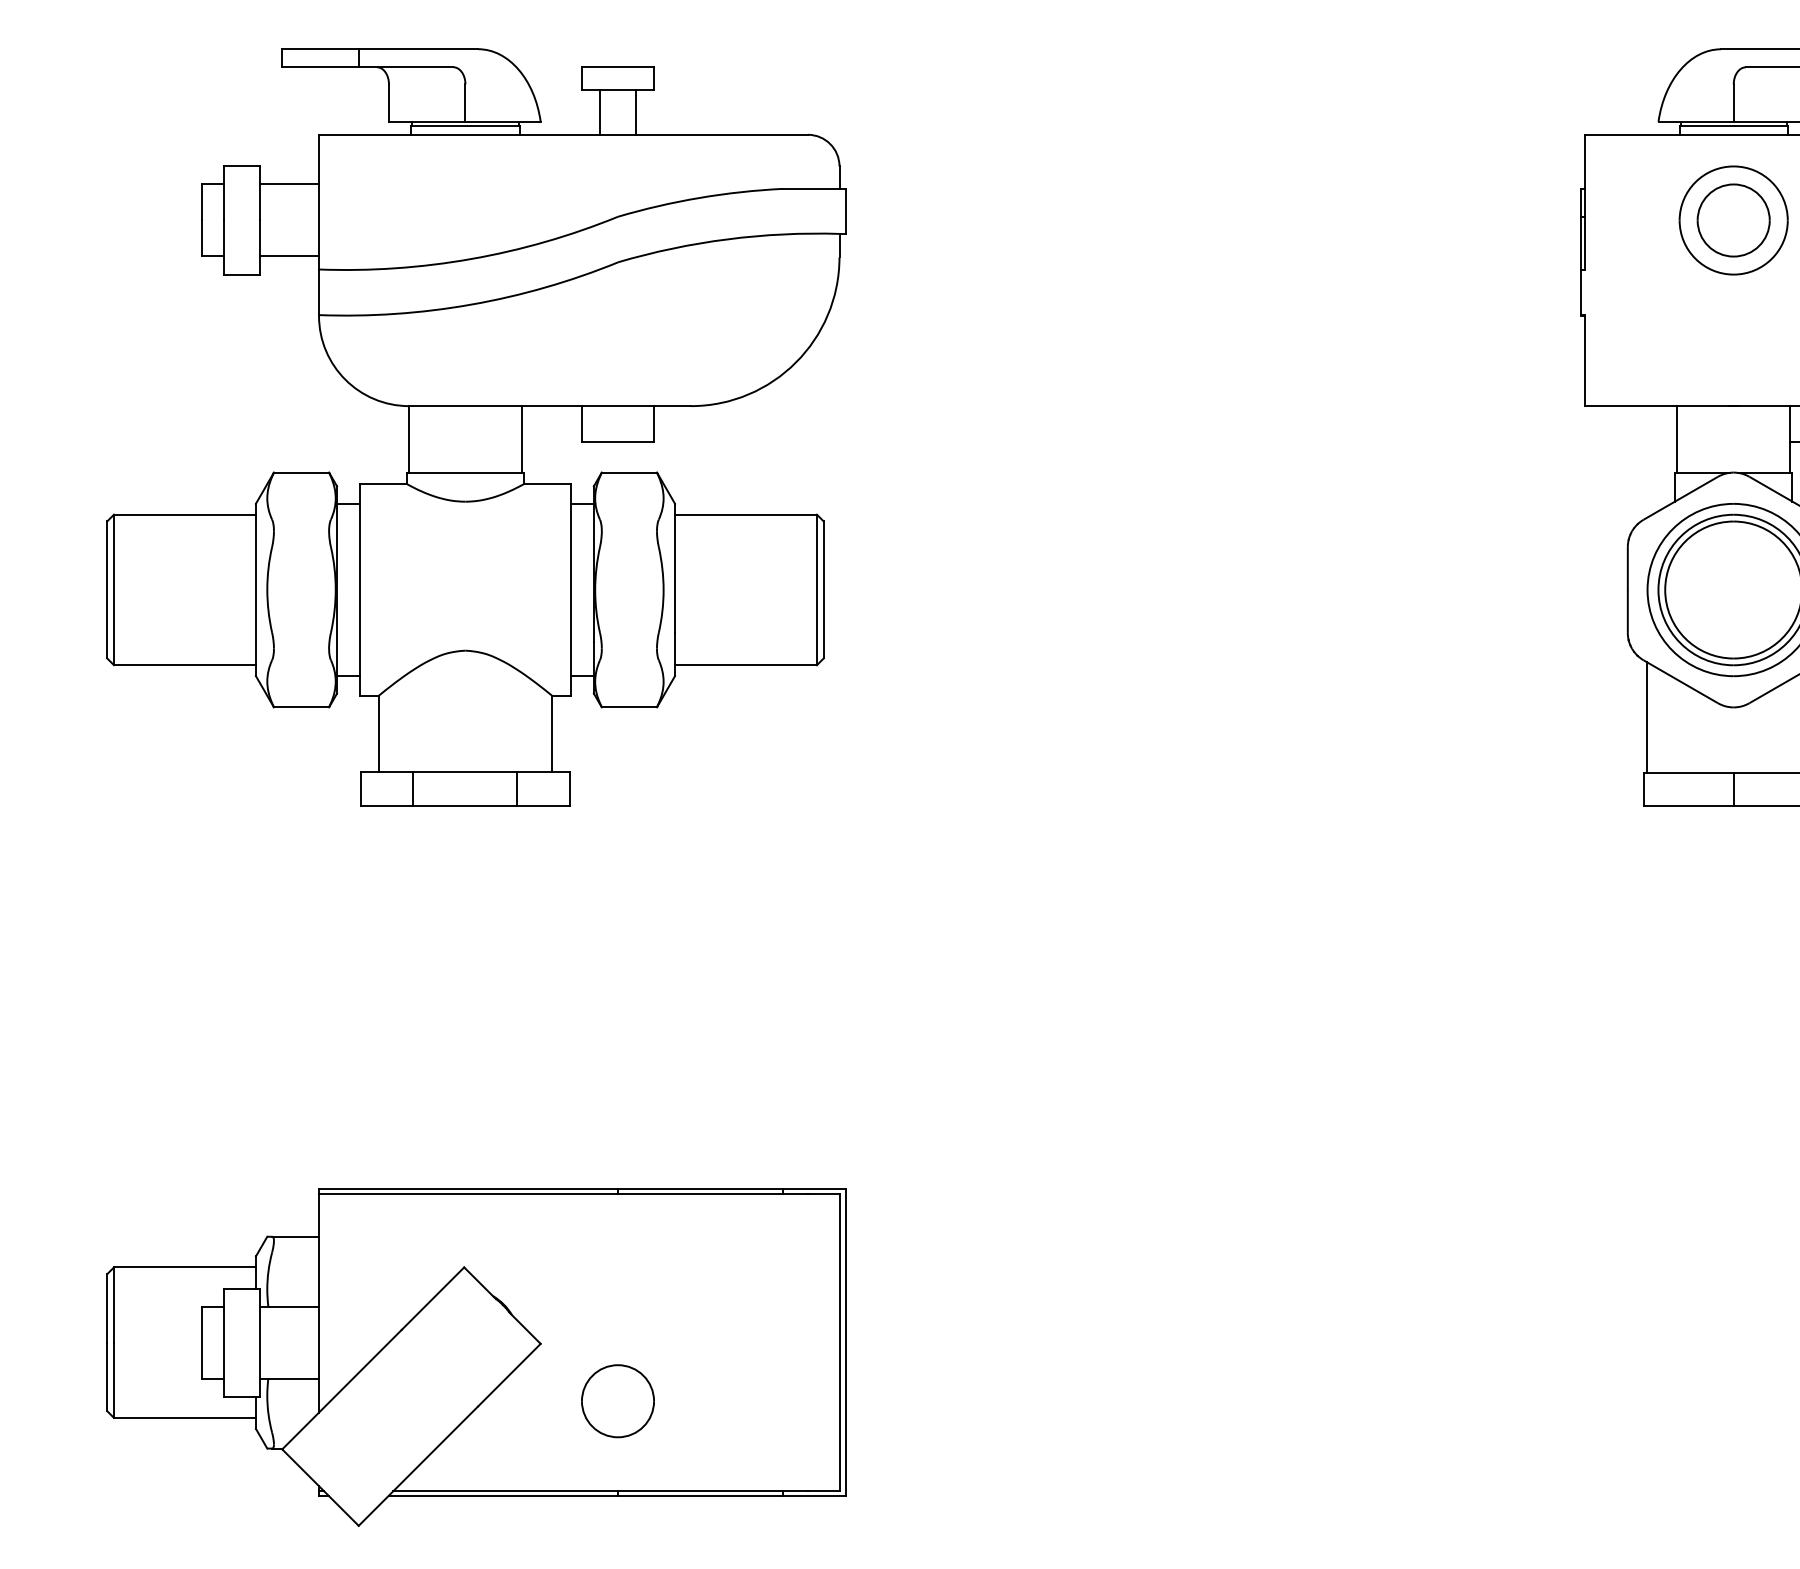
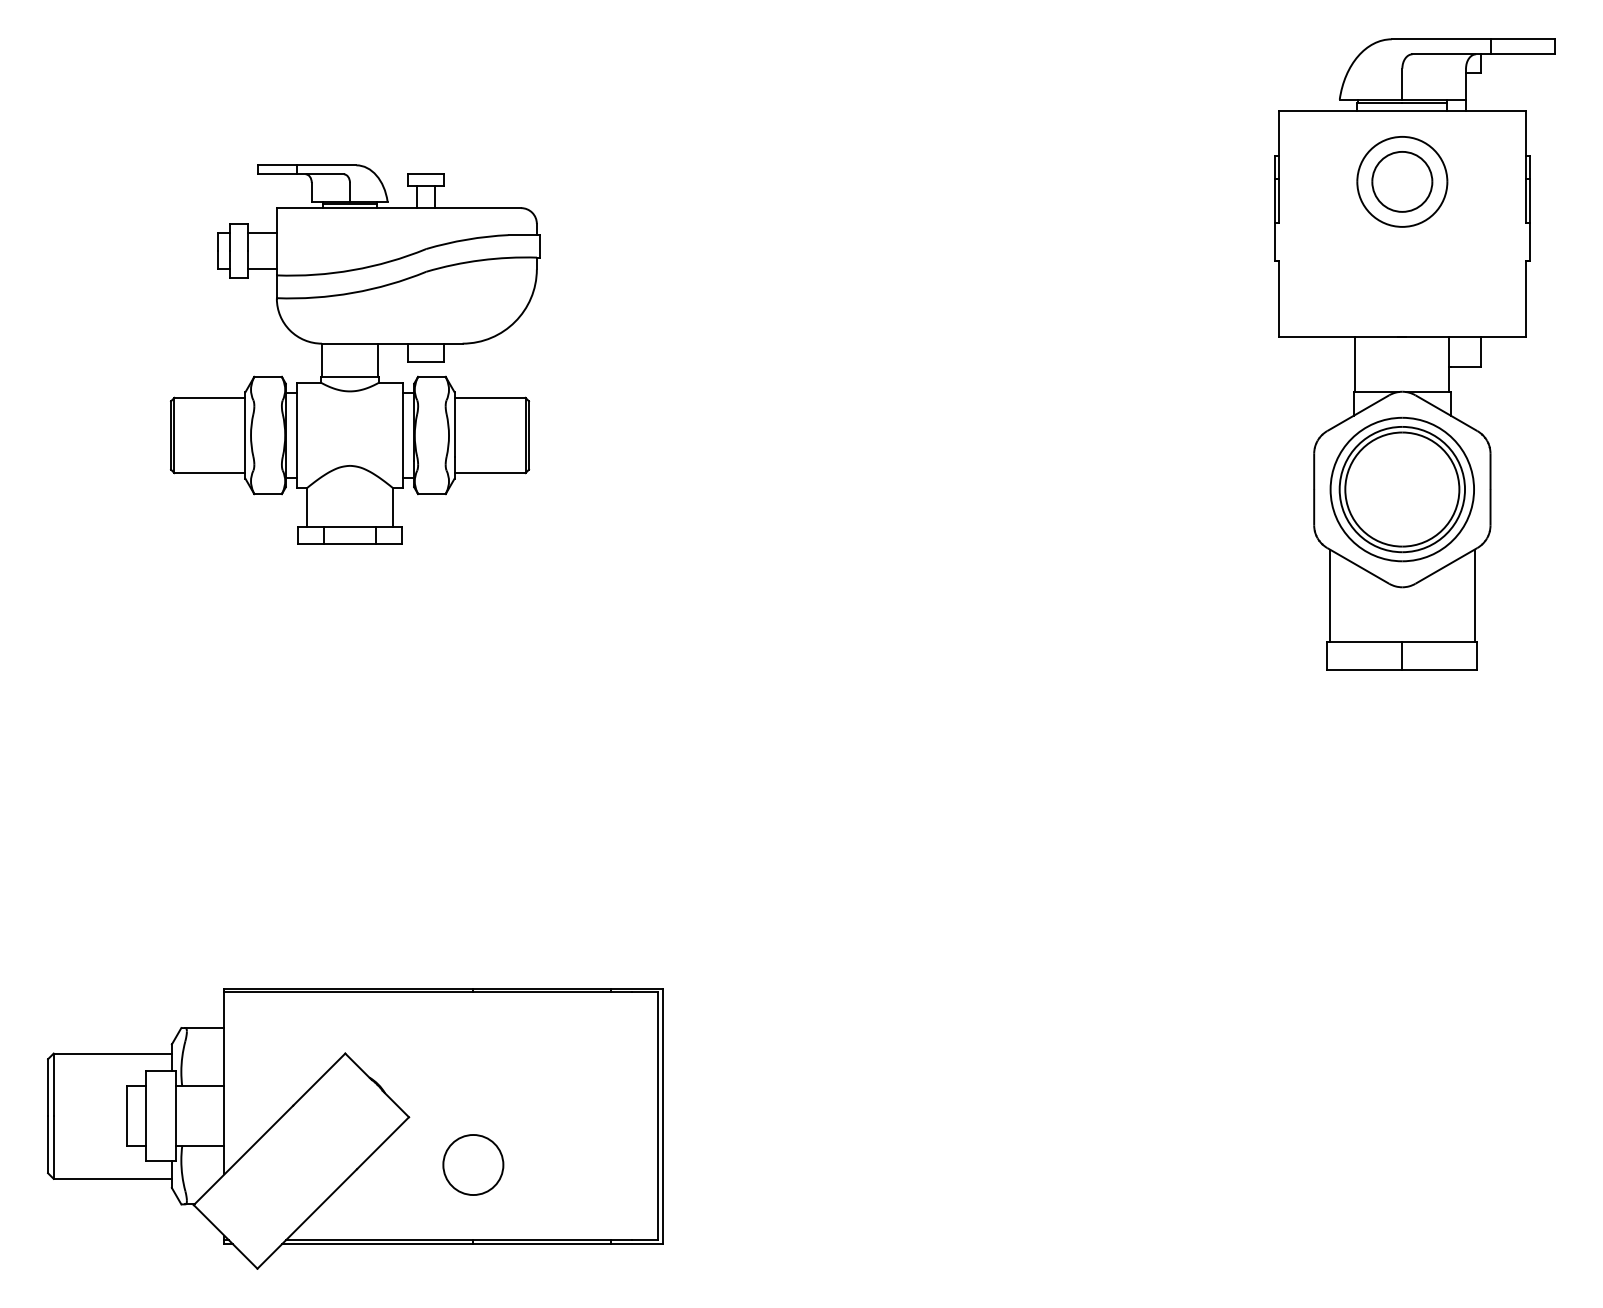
part: (476, 427) -> (355, 354), size x0.6

